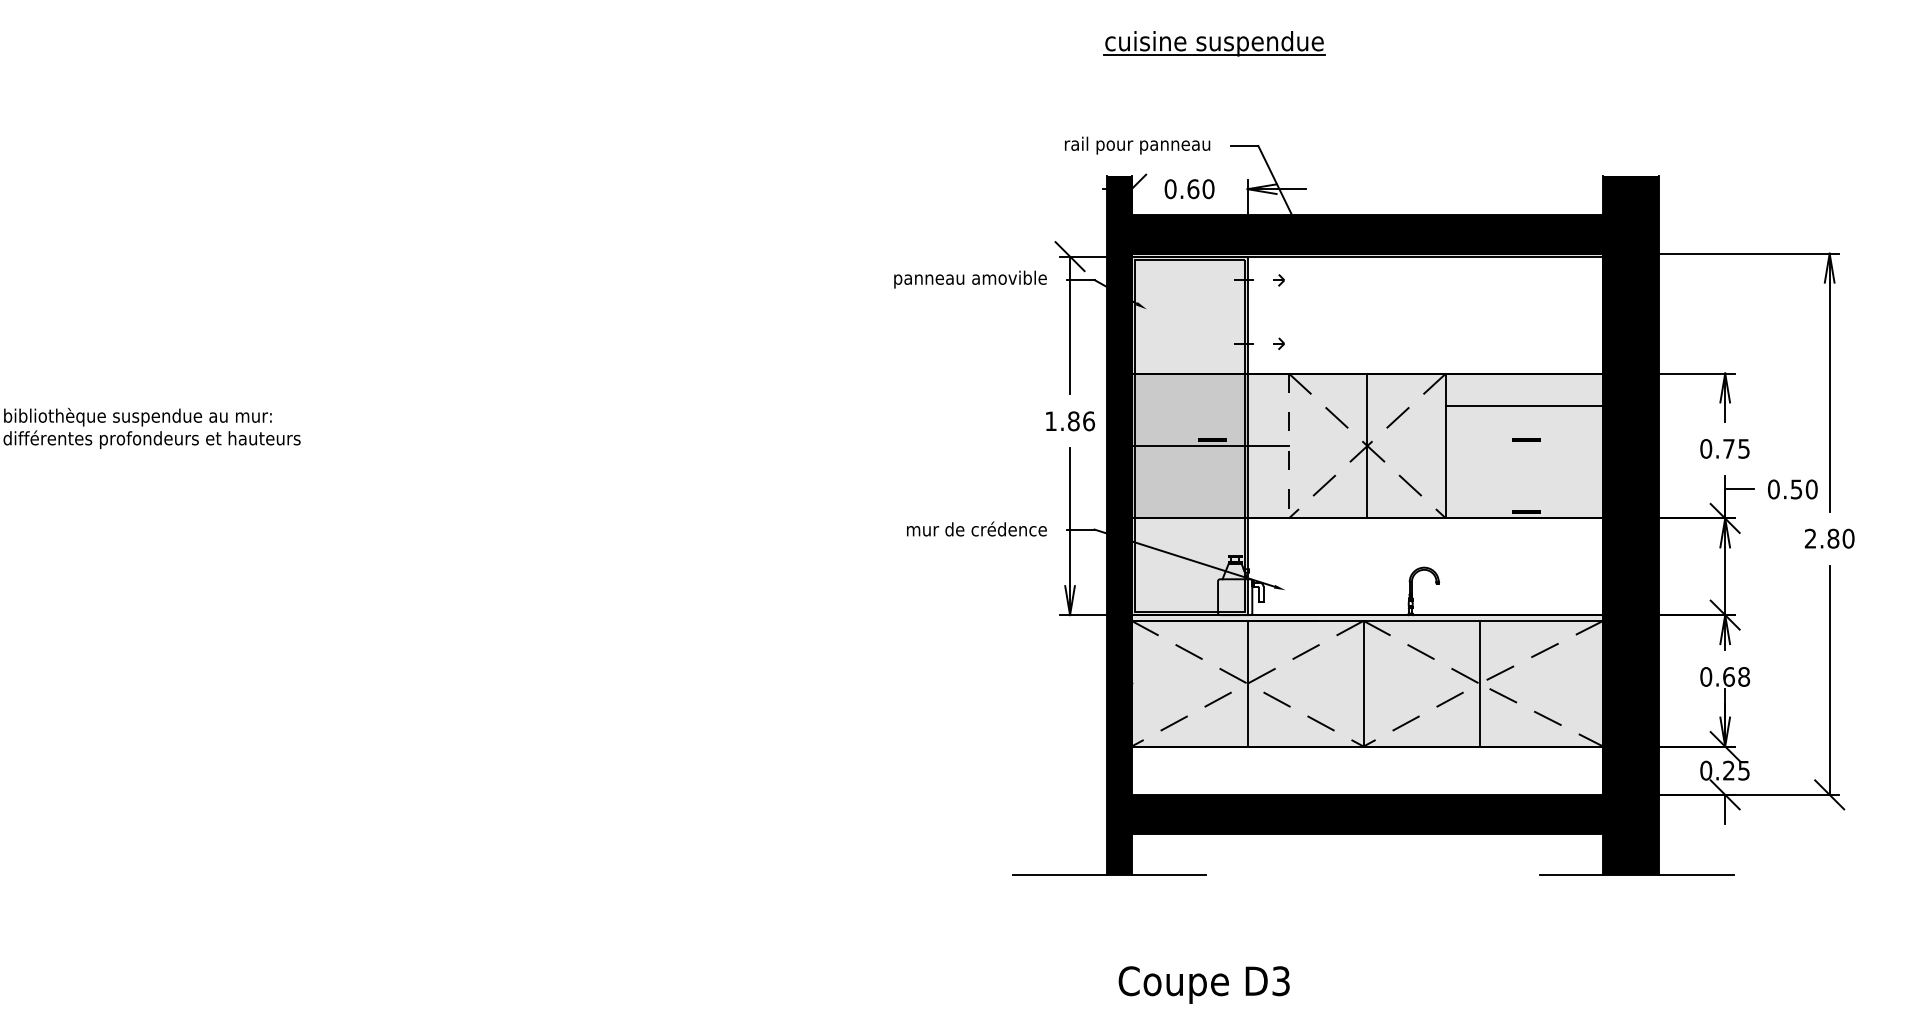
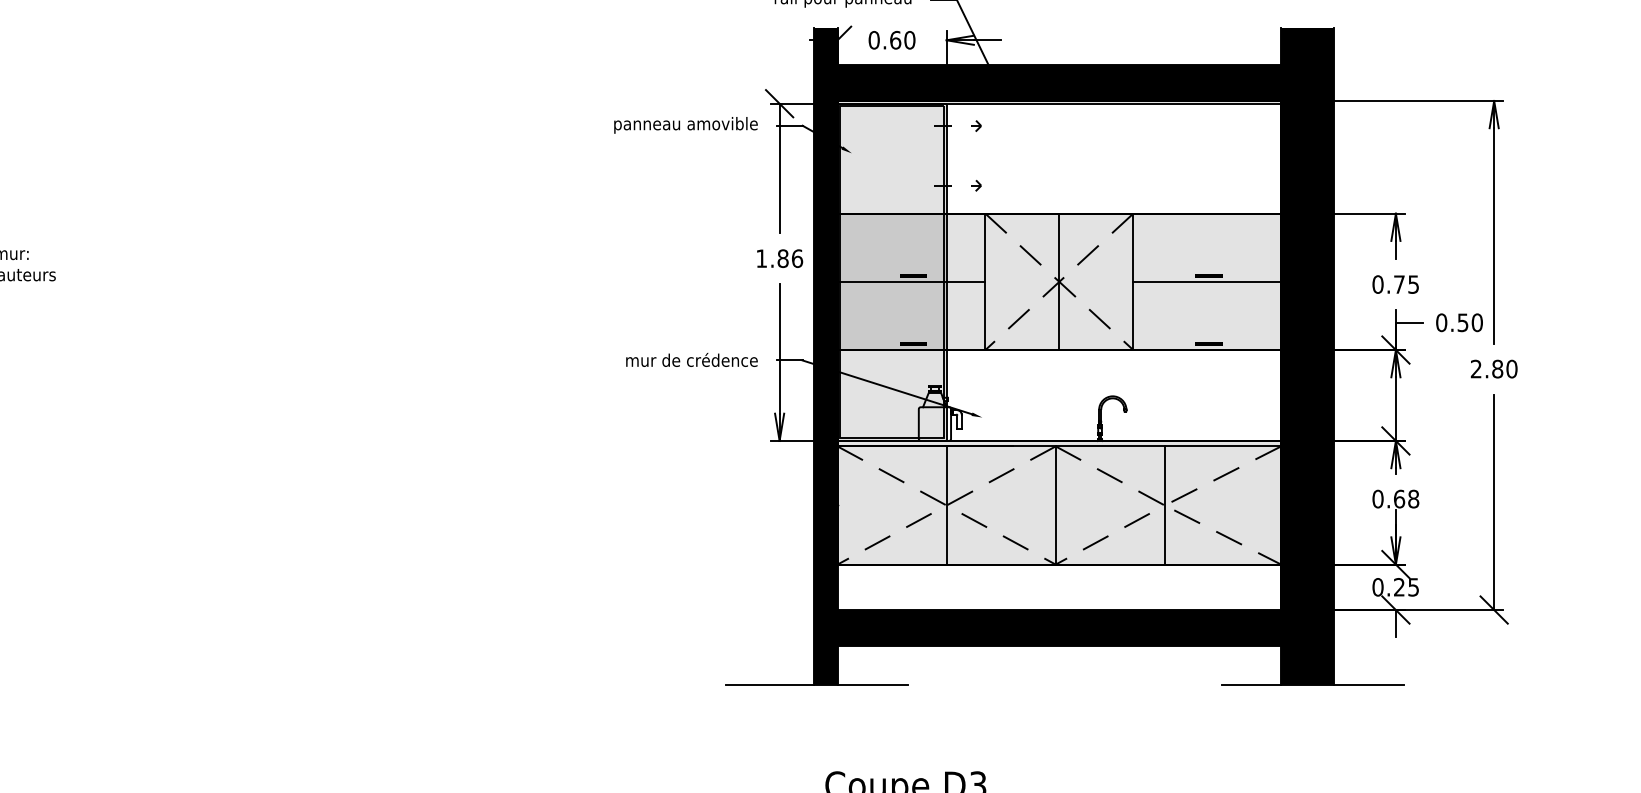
line: (1524, 406) -> (1207, 282), moved
line: (1288, 446) -> (985, 282), dashed -> solid
fill: (1211, 512) -> (912, 344), added

